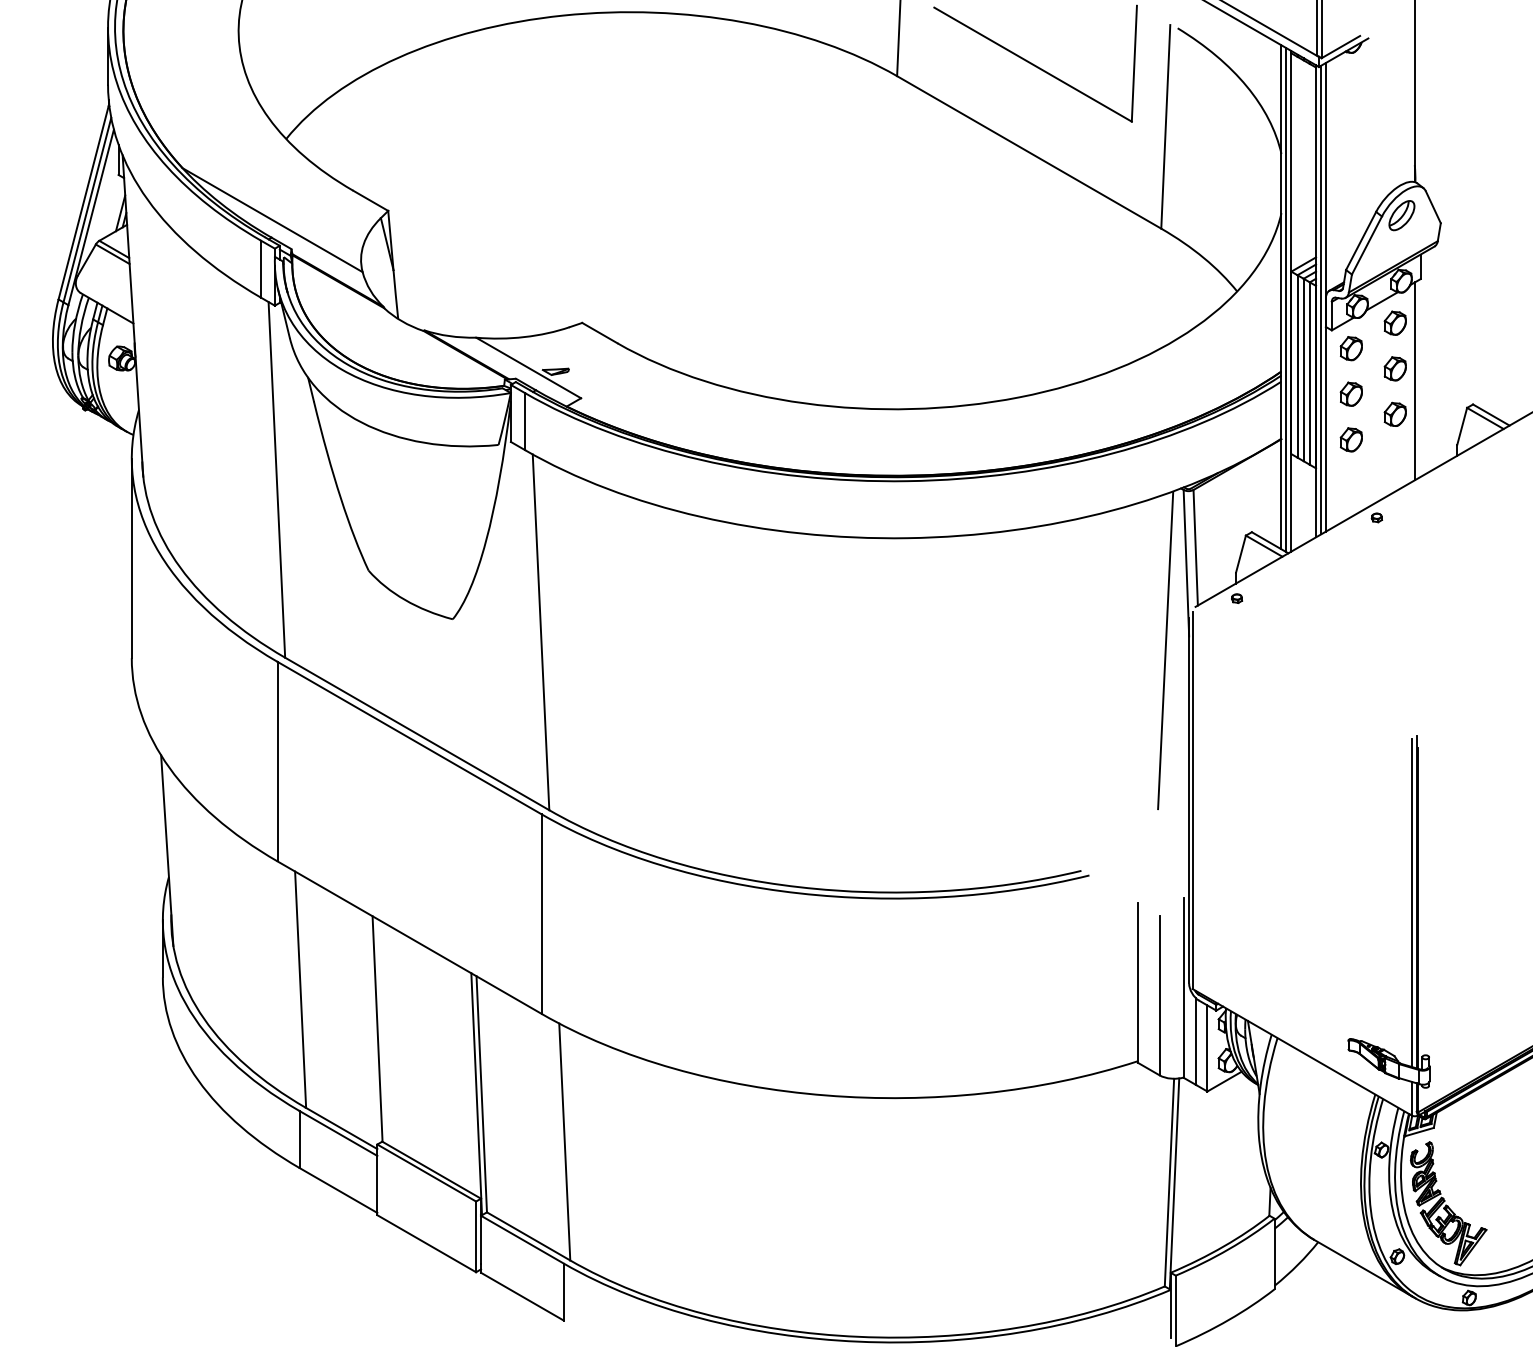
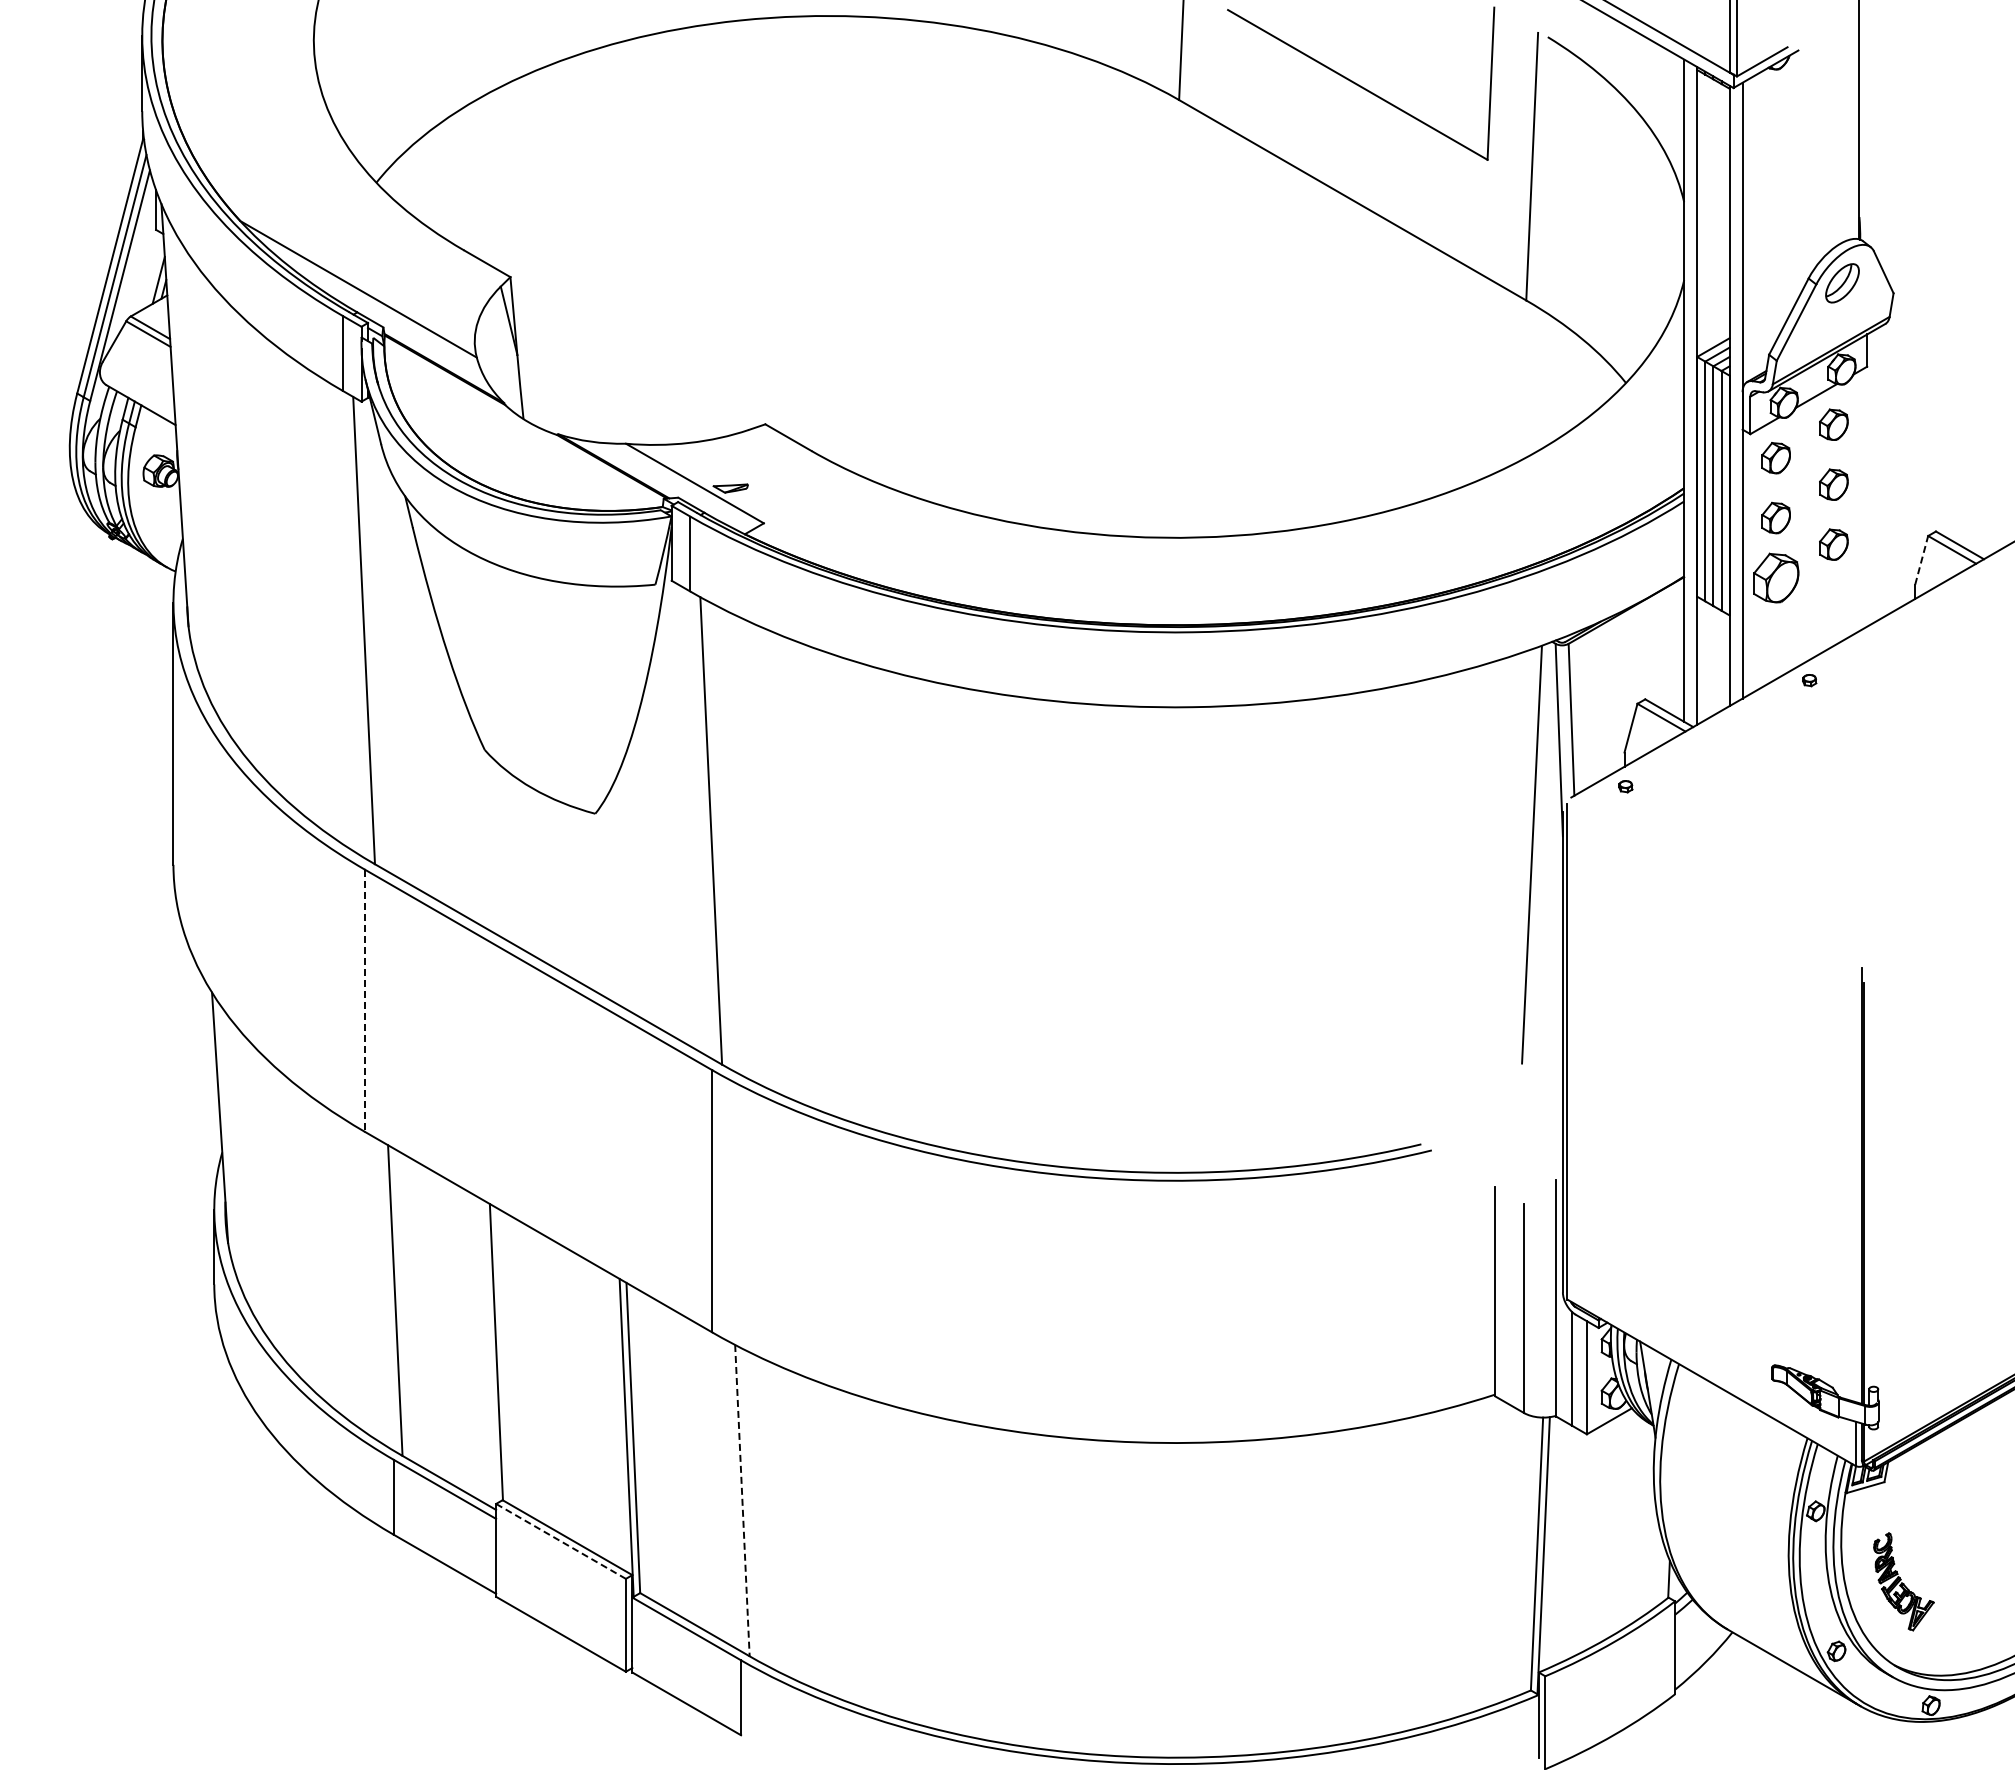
line: (1286, 300) -> (1690, 394), removed
line: (1321, 300) -> (1736, 394), removed
line: (1414, 381) -> (1859, 501), removed
line: (1462, 425) -> (1921, 559), solid -> dashed
part: (1350, 439) -> (1775, 577), size x1.6
line: (277, 762) -> (365, 1001), solid -> dashed
line: (1411, 902) -> (1855, 1186), removed
line: (564, 1141) -> (742, 1500), solid -> dashed
line: (427, 1173) -> (561, 1541), solid -> dashed
part: (1448, 1203) -> (1903, 1581), size x0.6

